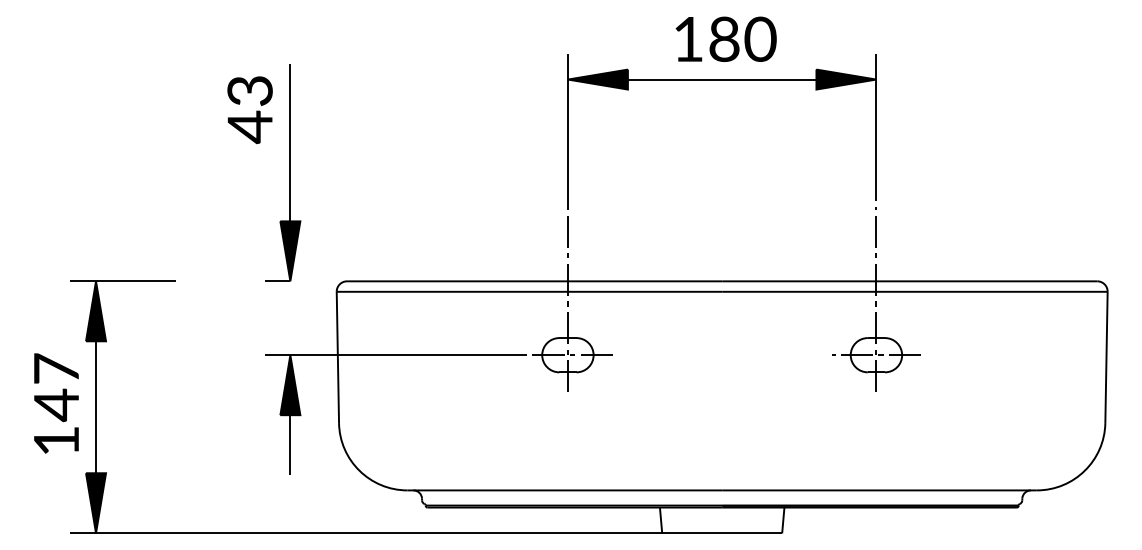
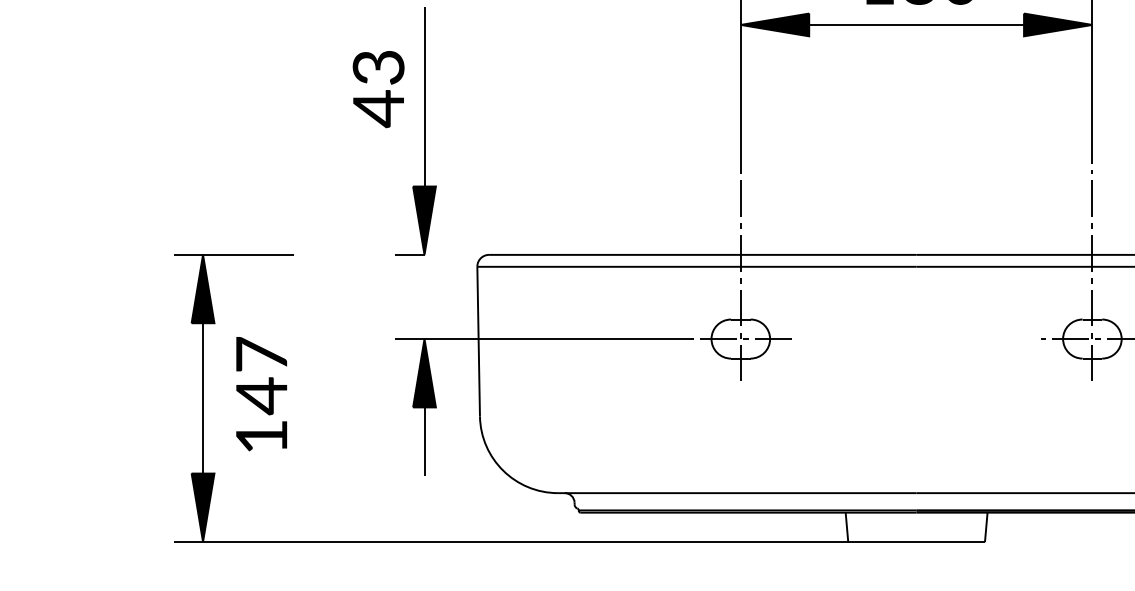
text: (249, 110) -> (377, 89), moved
text: (56, 403) -> (261, 394), moved

